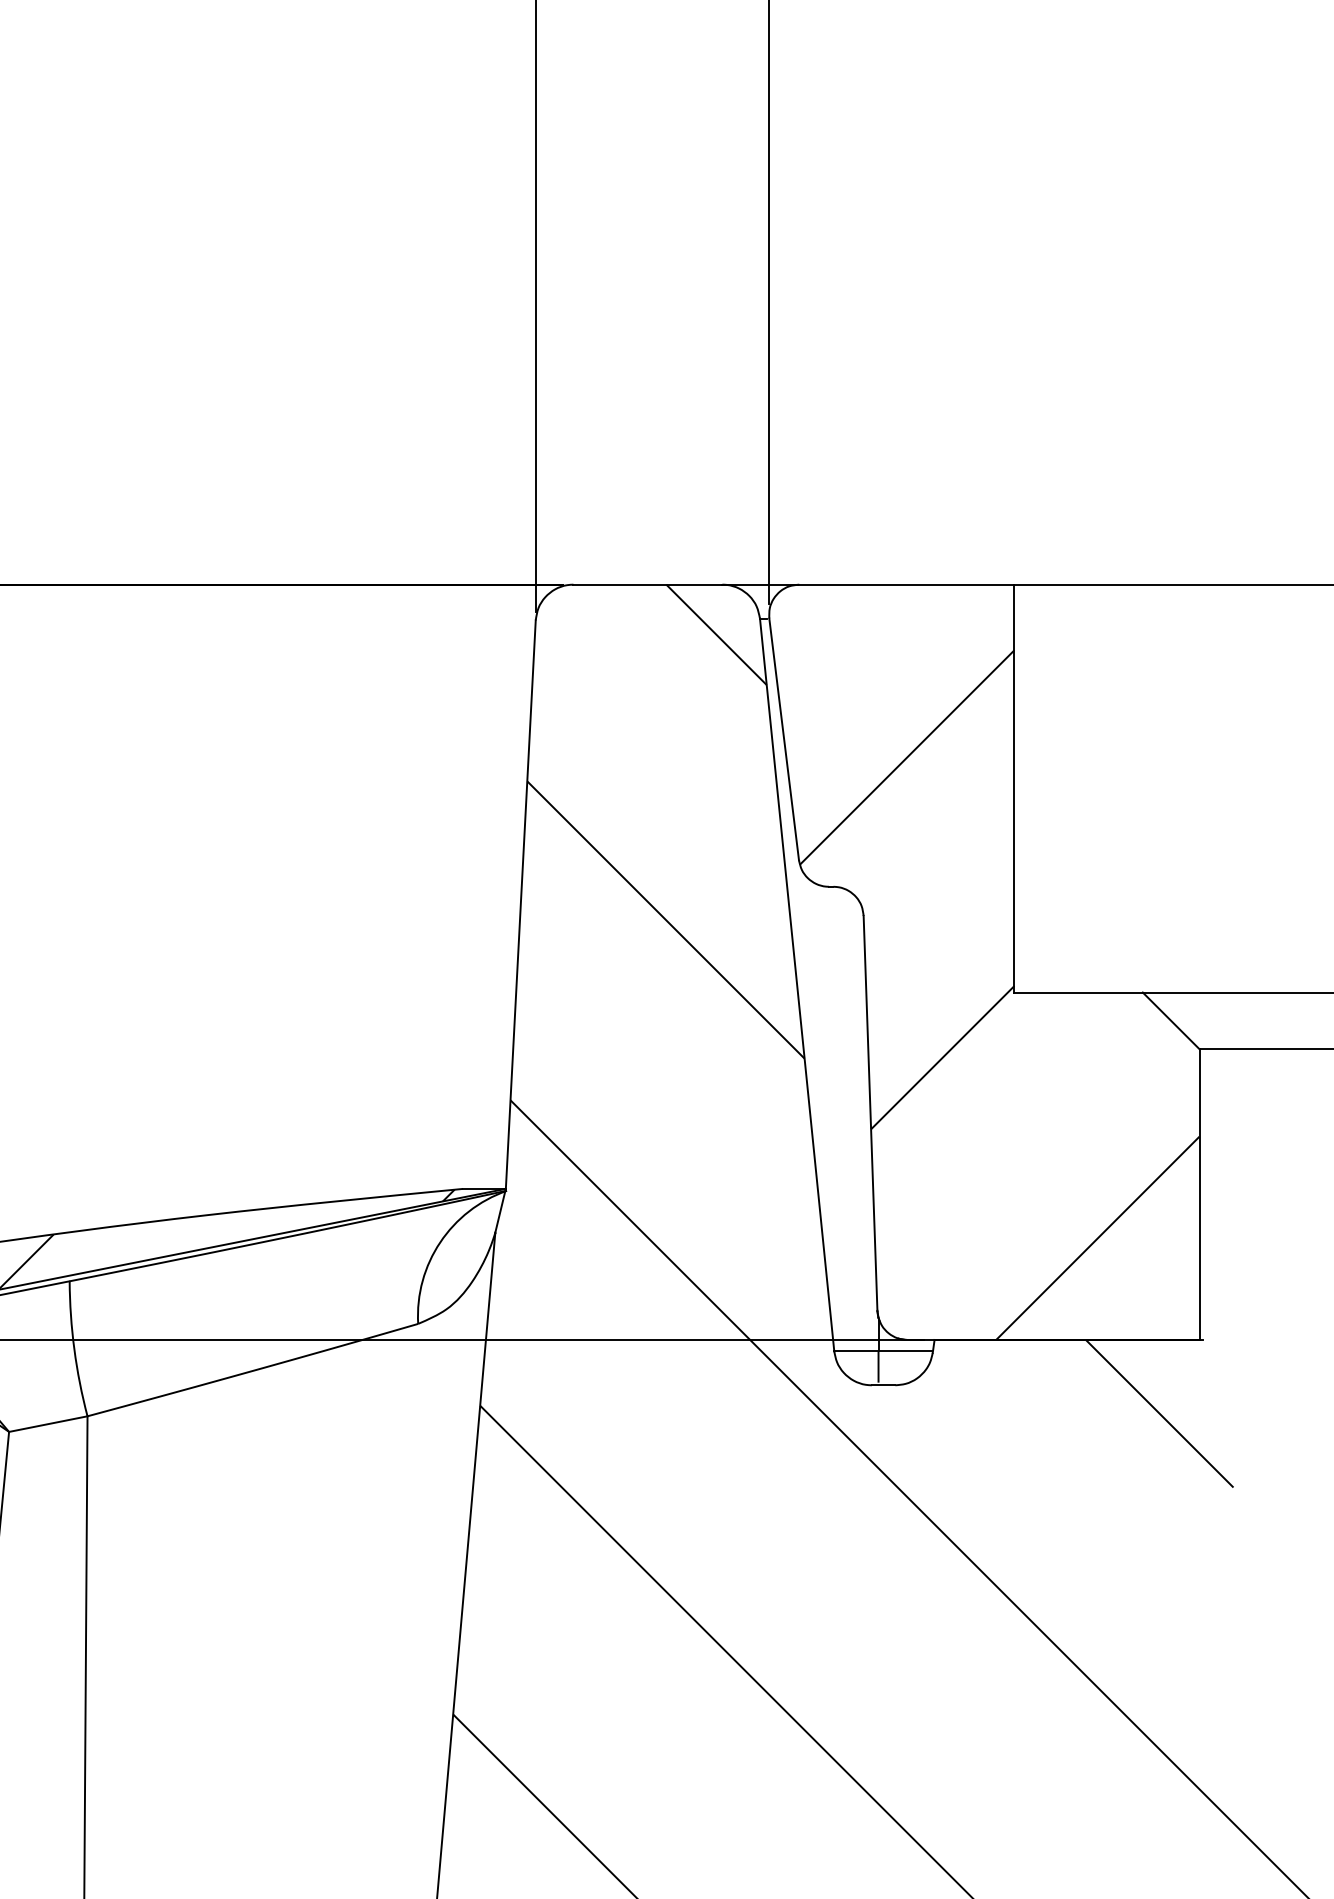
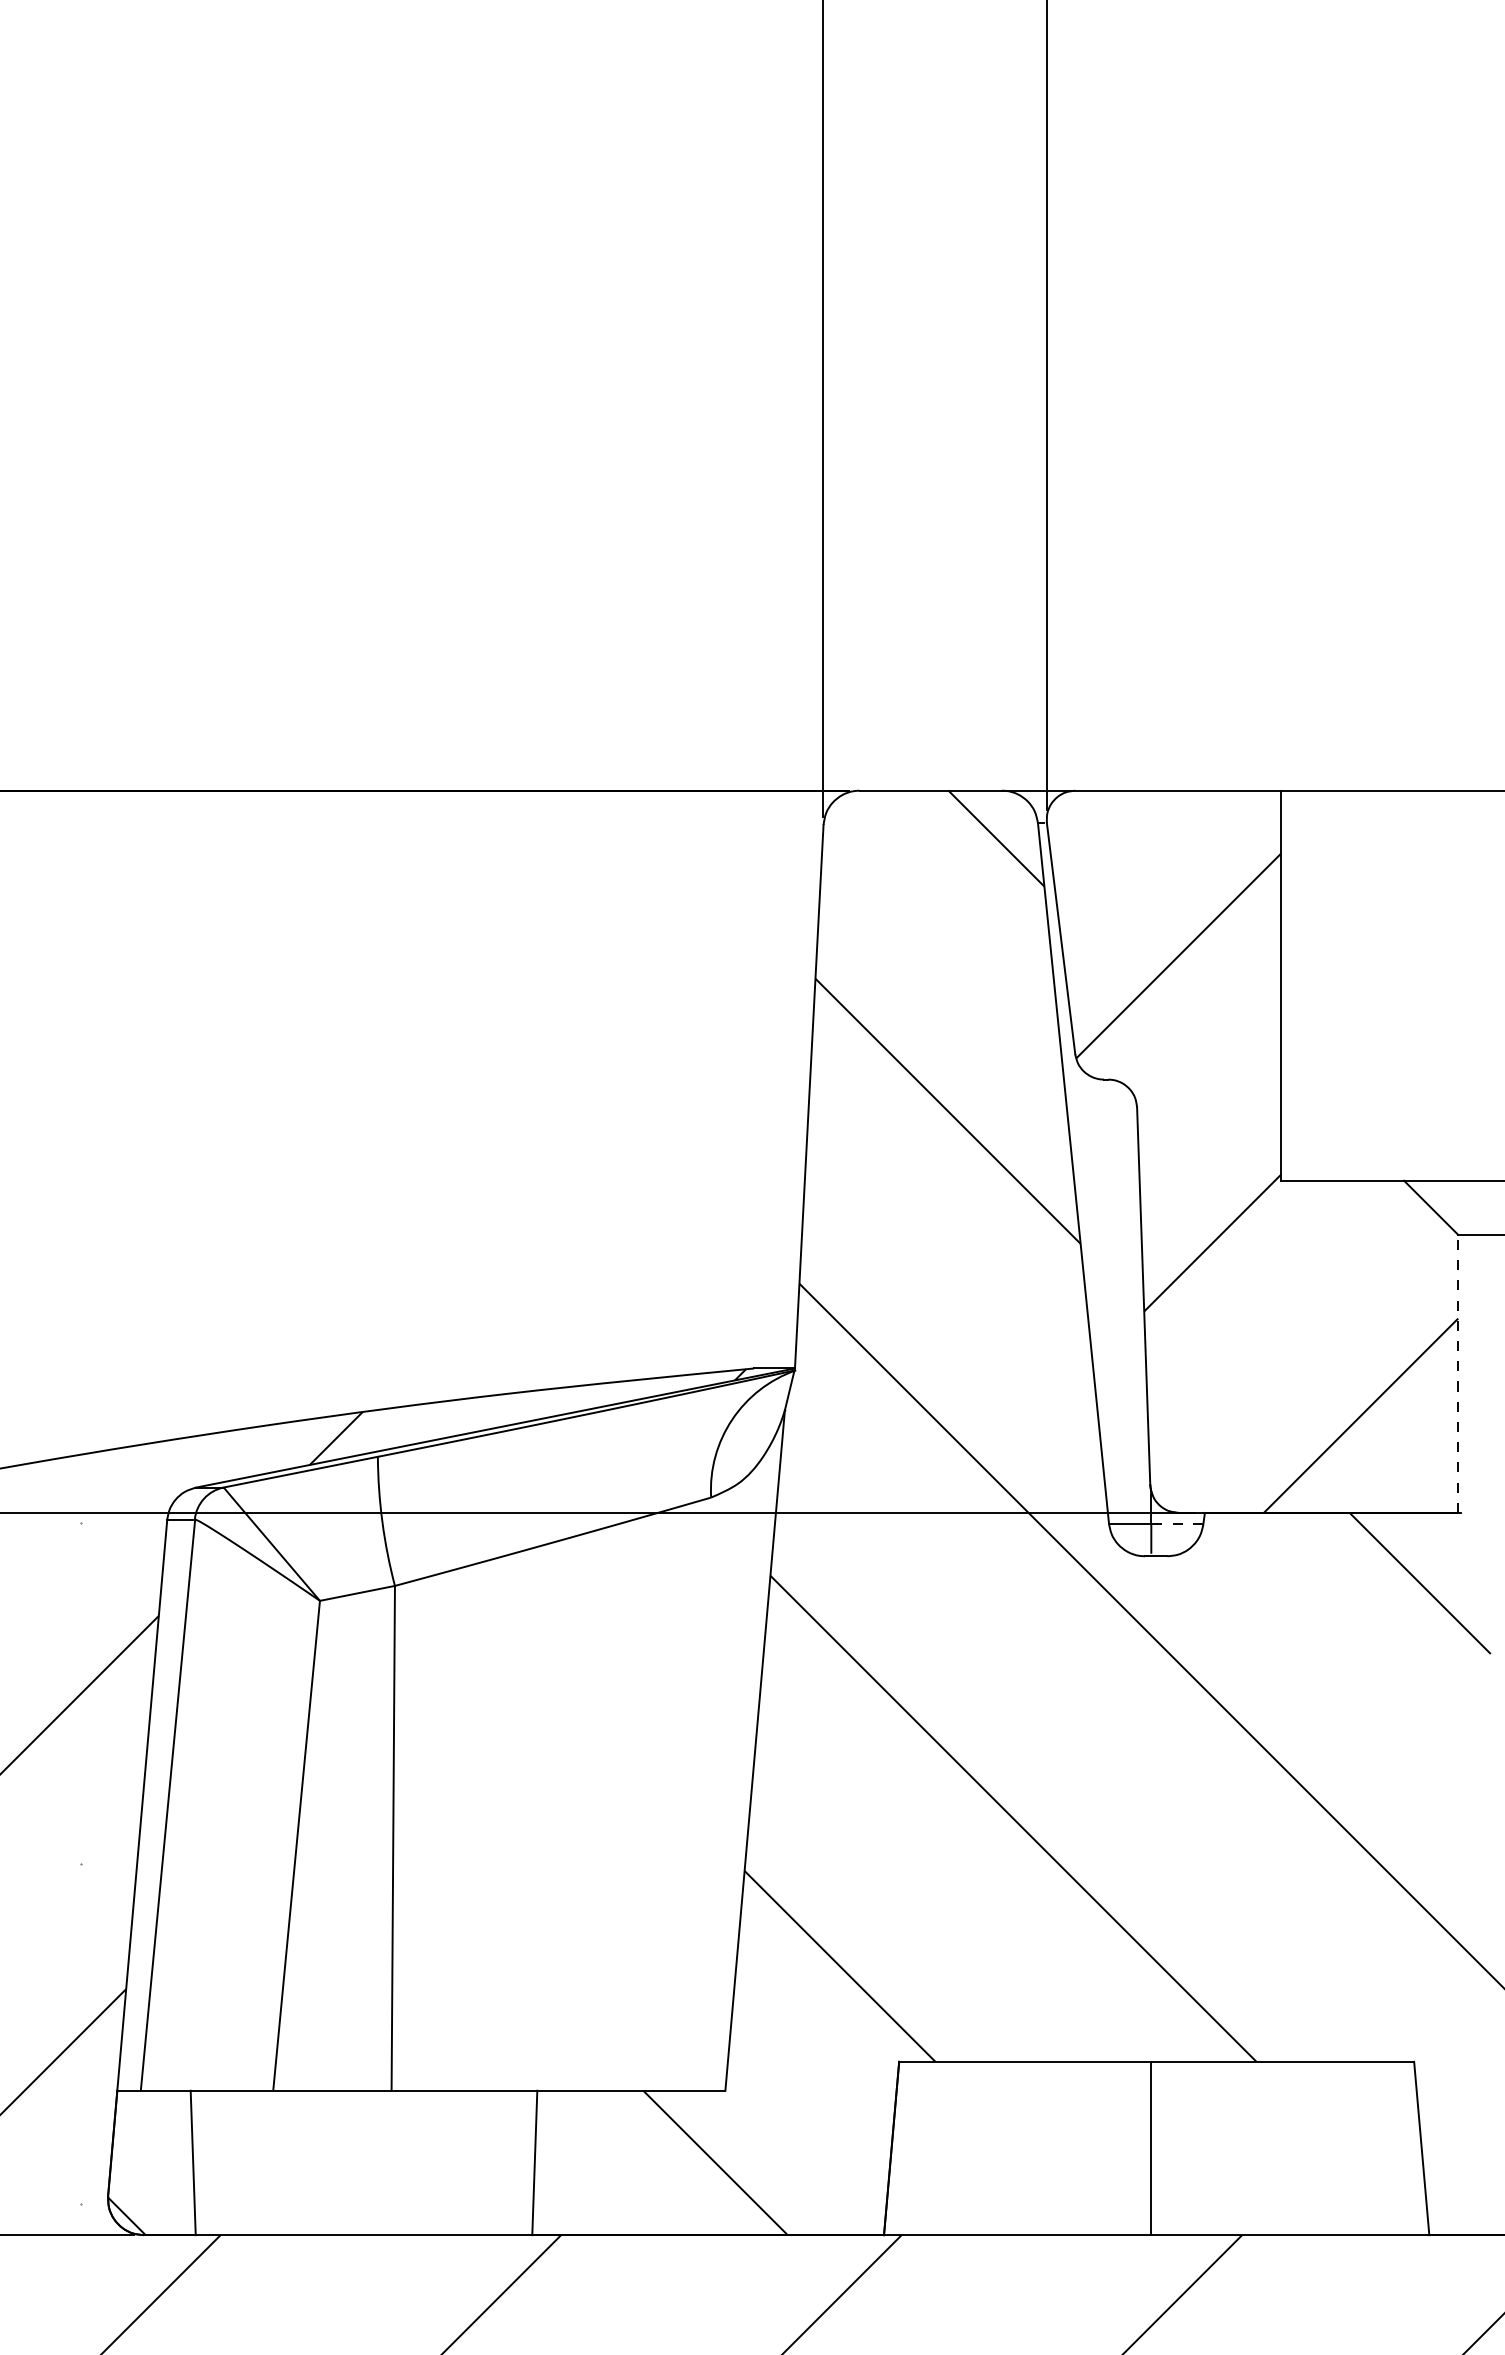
line: (1199, 1194) -> (1458, 1373), solid -> dashed
line: (905, 1351) -> (1177, 1523), solid -> dashed

